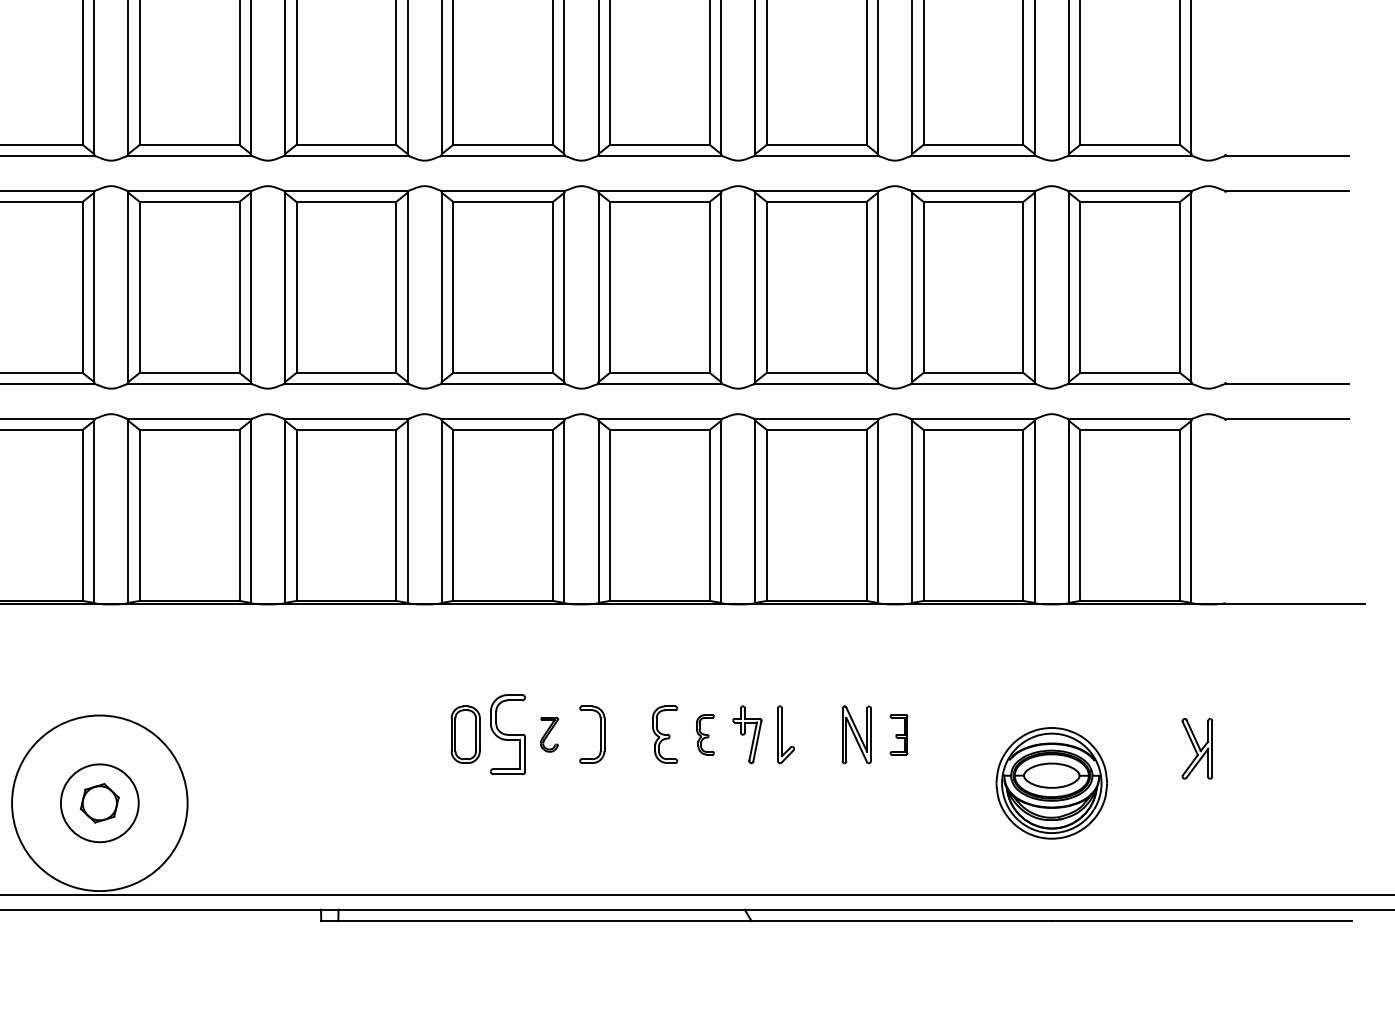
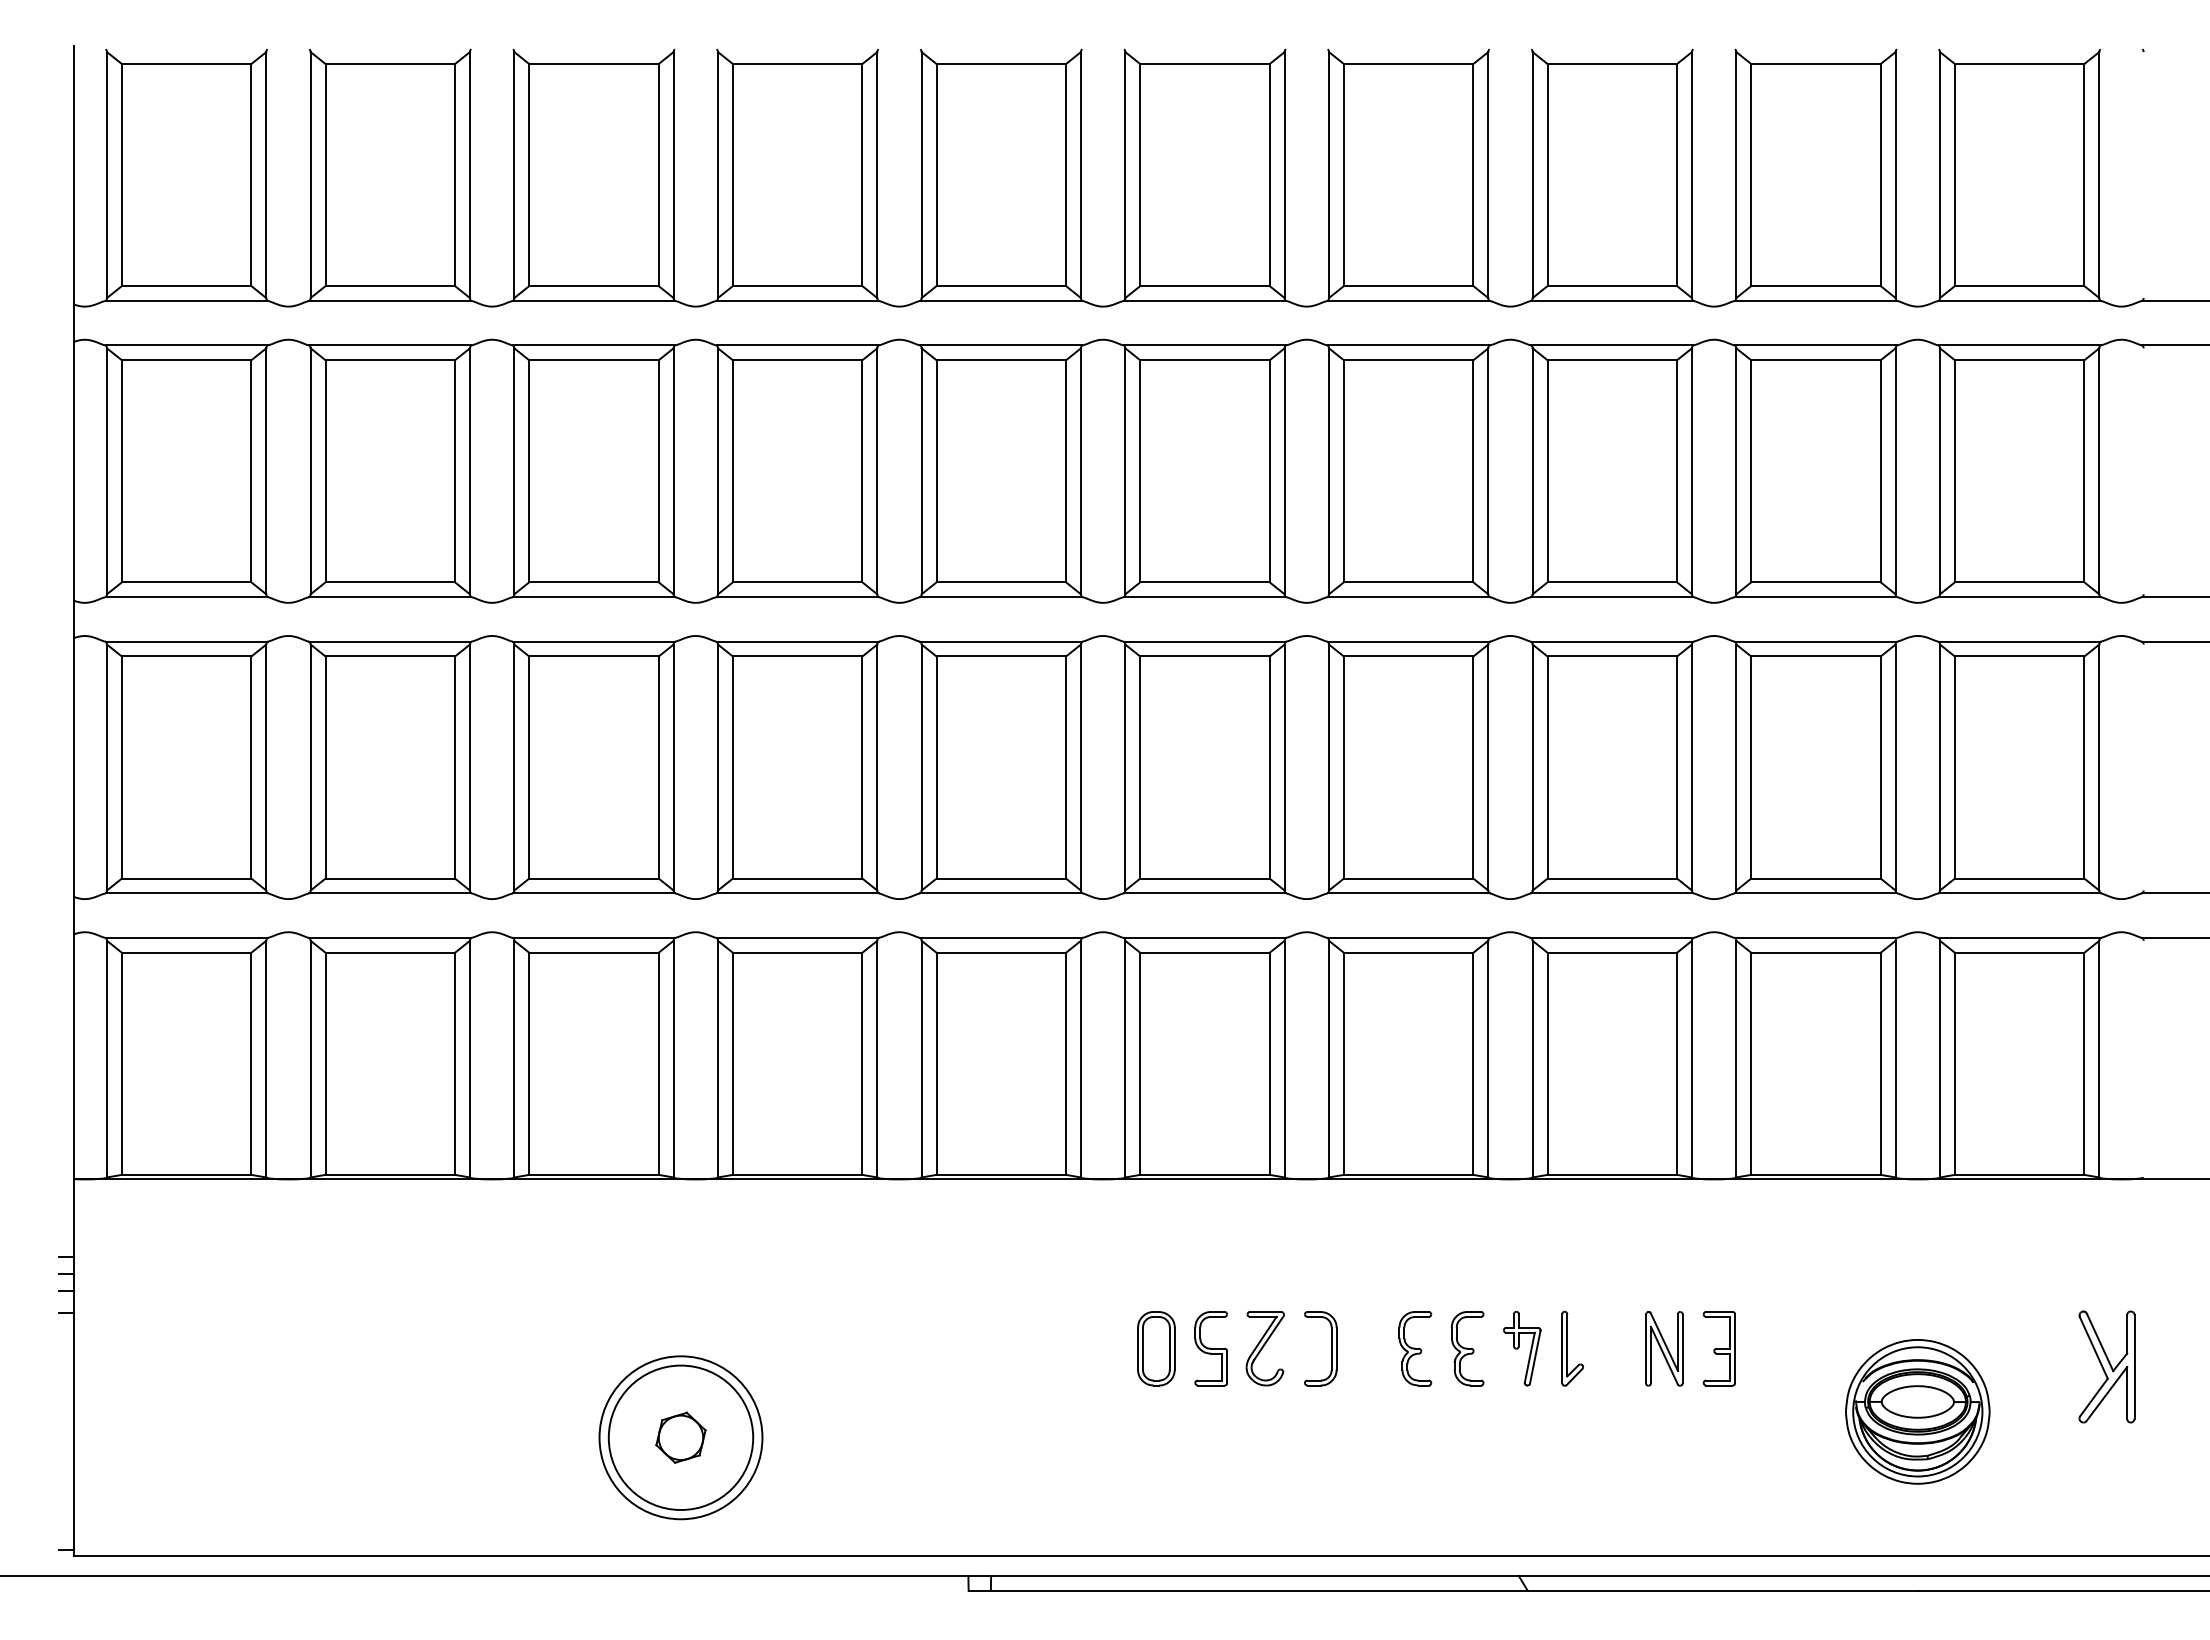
part: (507, 734) -> (1210, 1348), size x0.71
part: (548, 734) -> (1264, 1348), size x1.67
part: (705, 734) -> (1467, 1348), size x1.43
part: (898, 734) -> (1718, 1348), size x1.43
part: (1197, 748) -> (2106, 1366), size x1.43
circle: (99, 803) -> (680, 1437), size x0.71
circle: (99, 803) -> (680, 1437), size x1.43

